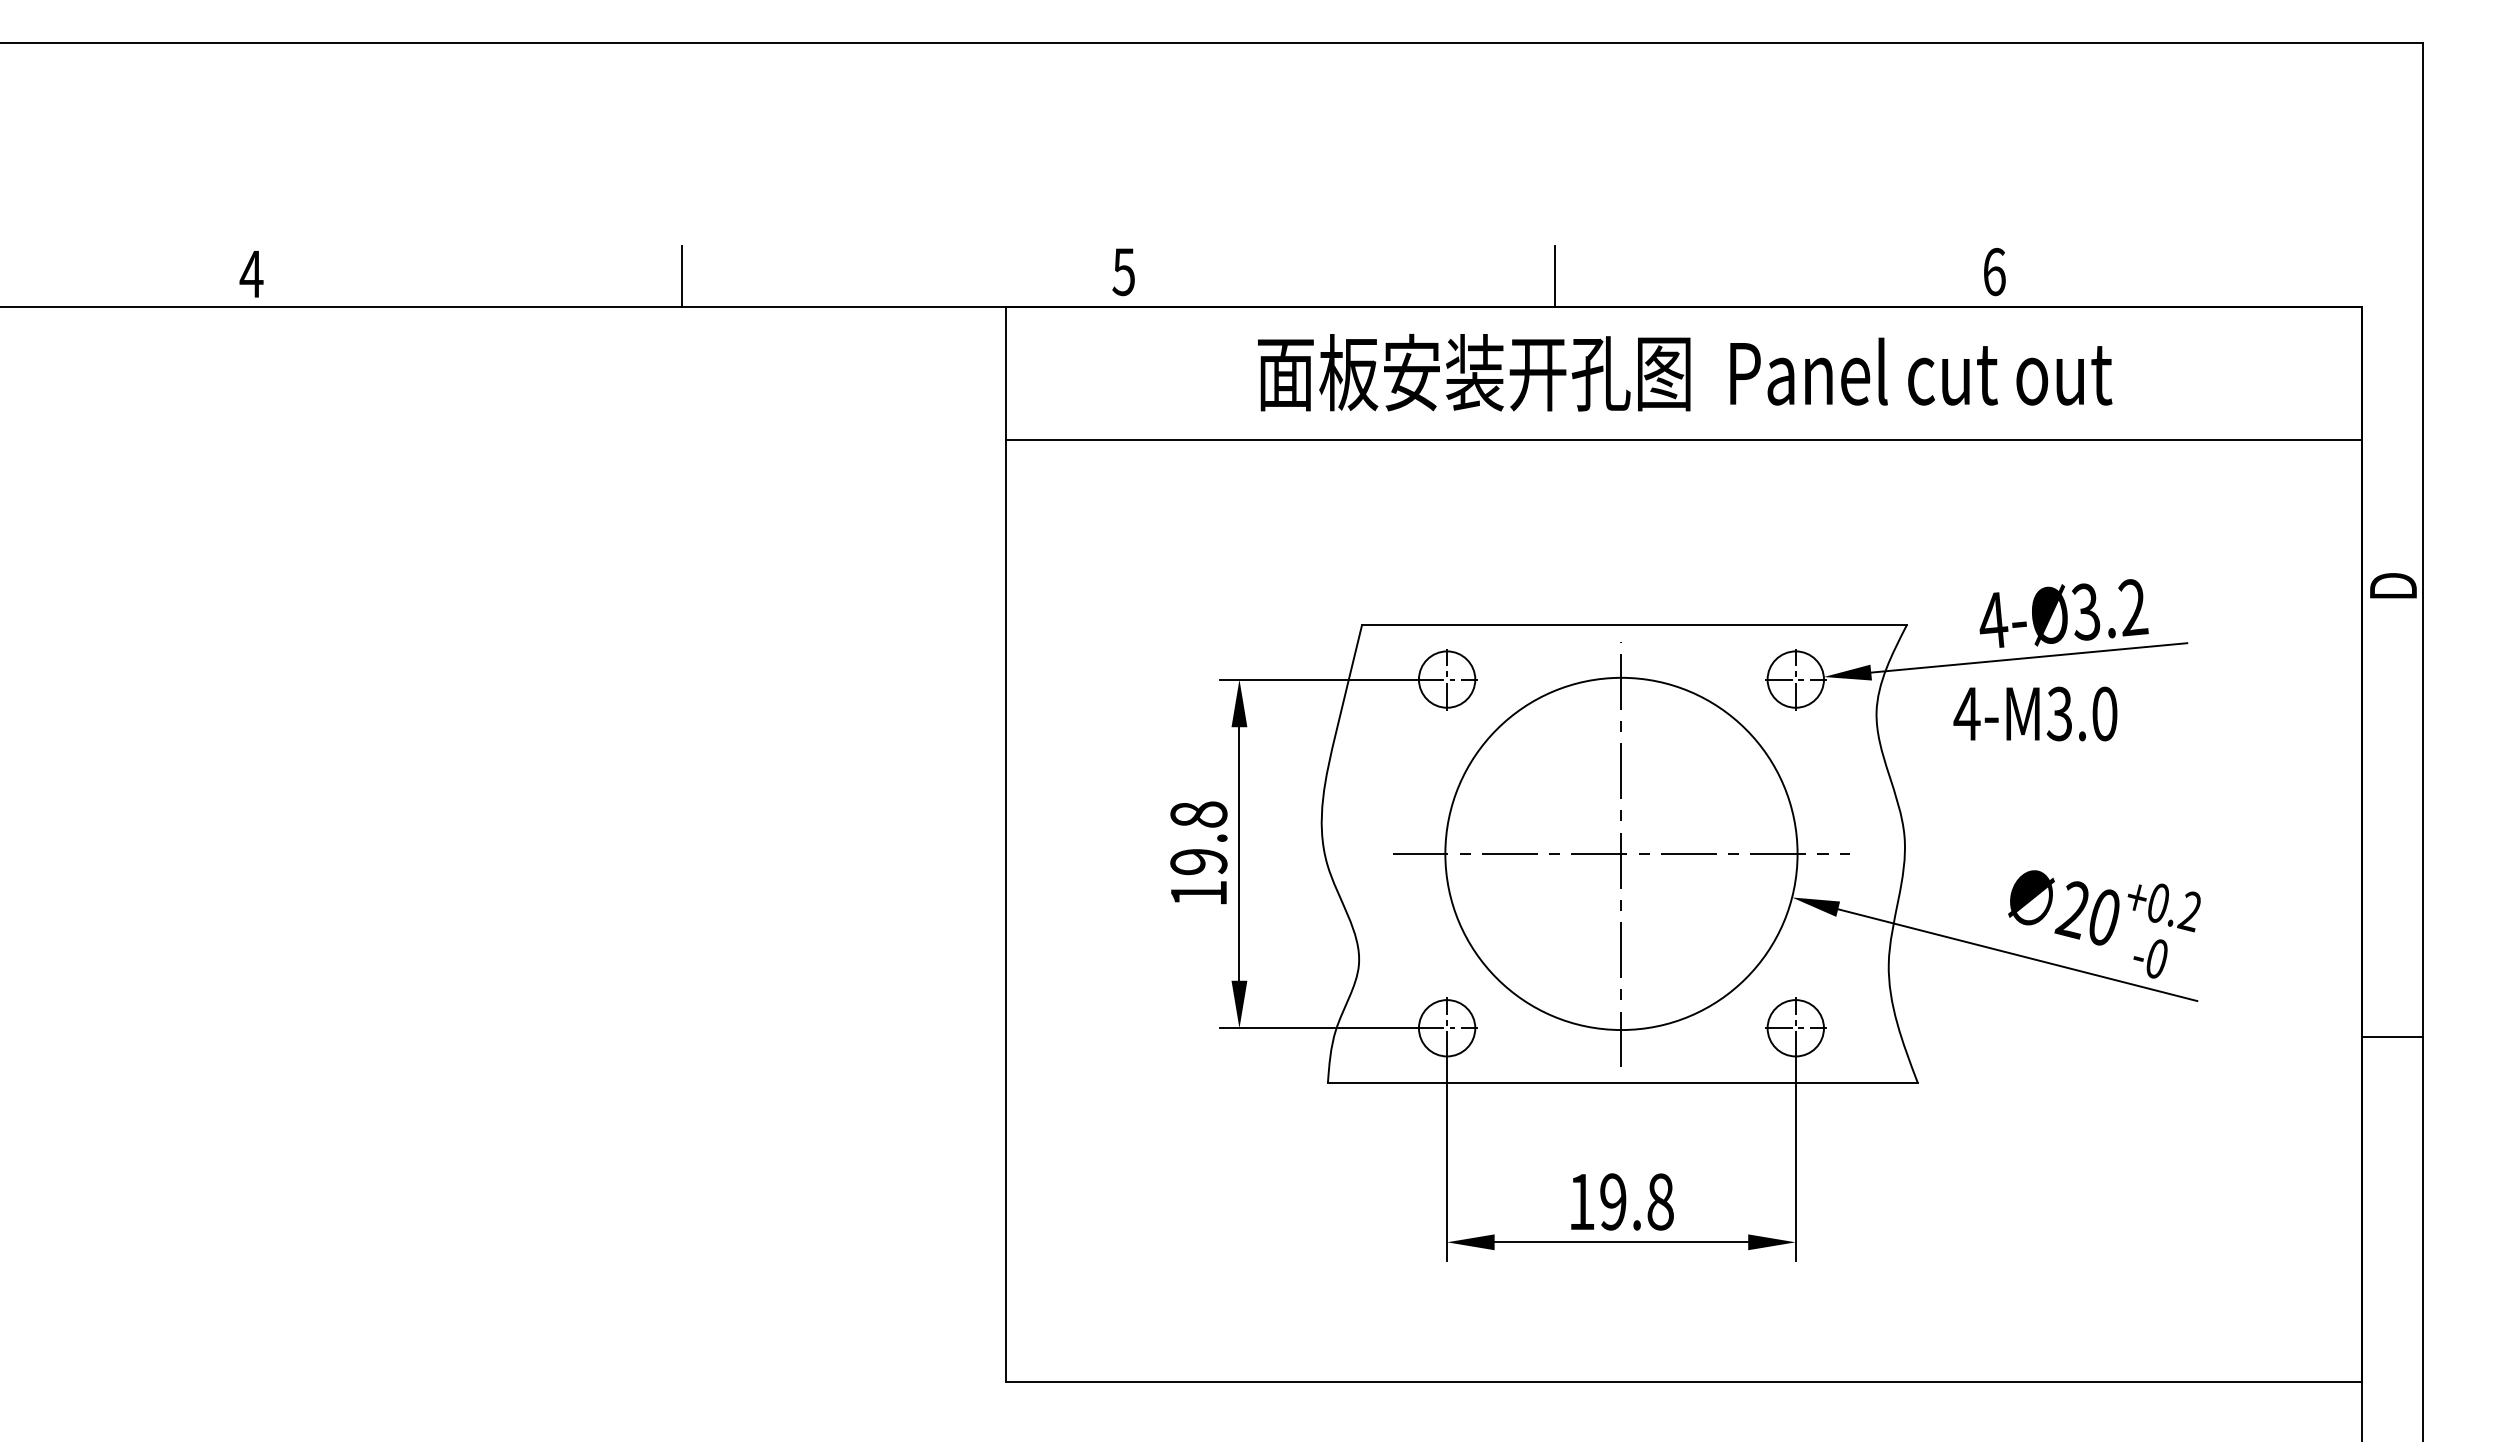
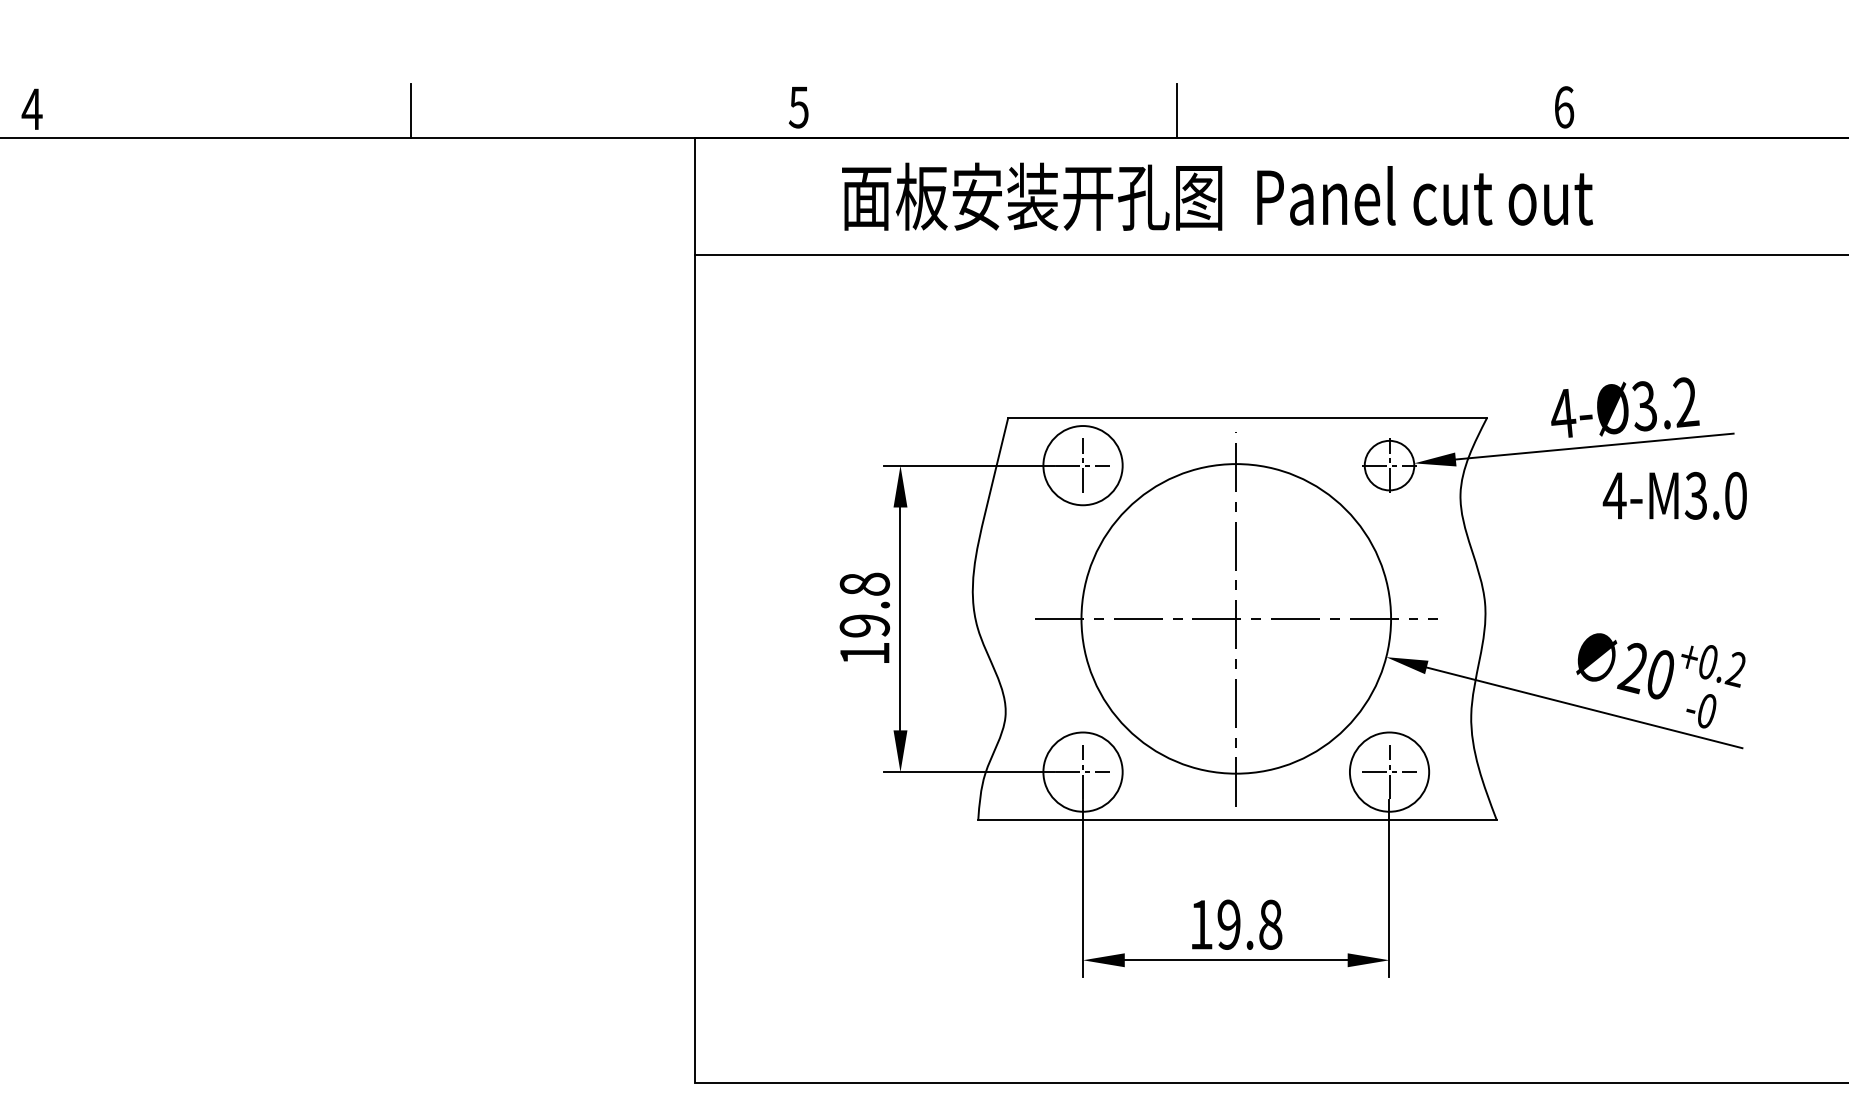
text: (1685, 372) -> (1217, 196), moved
circle: (1446, 679) -> (1082, 465), size x1.6
text: (2035, 713) -> (1674, 495), moved
circle: (1446, 1028) -> (1082, 772), size x1.6
circle: (1795, 1028) -> (1389, 772), size x1.6

